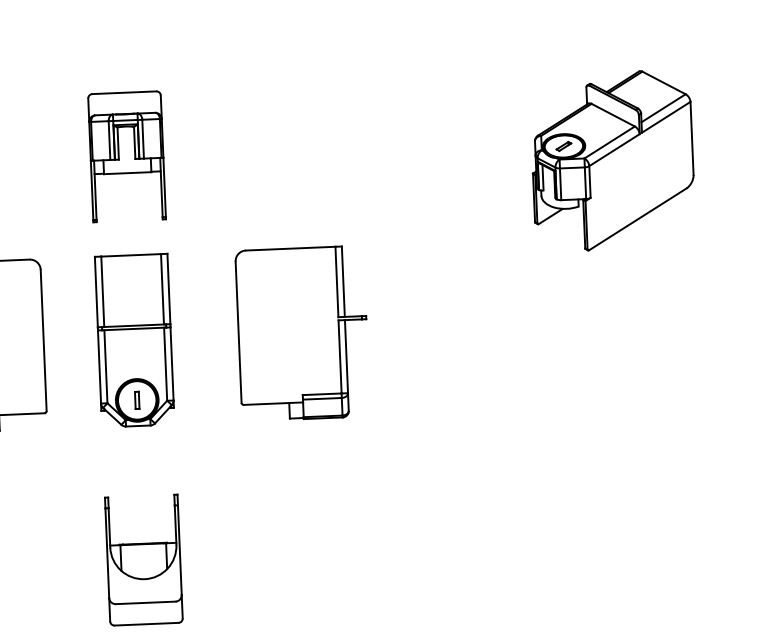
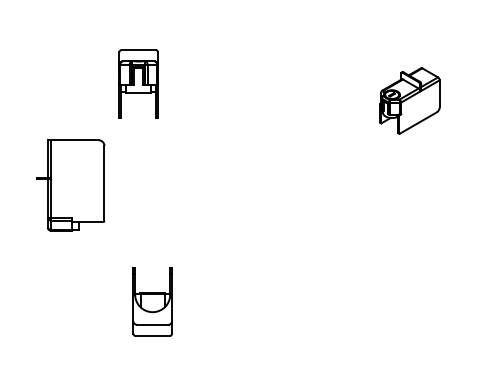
part: (126, 155) -> (138, 83), moved
part: (611, 160) -> (409, 100), size x0.7
part: (302, 333) -> (241, 185), removed
part: (134, 340) -> (152, 185), removed

